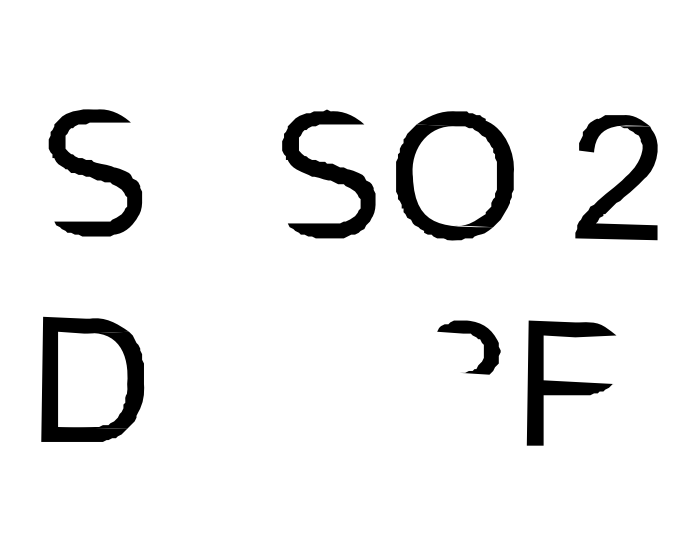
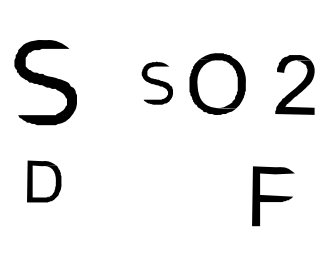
part: (95, 172) -> (45, 82), size x1.4
part: (329, 172) -> (157, 82), size x0.7
fill: (469, 348) -> (224, 166), removed
part: (90, 379) -> (43, 181), size x0.7
part: (571, 383) -> (273, 196), moved

